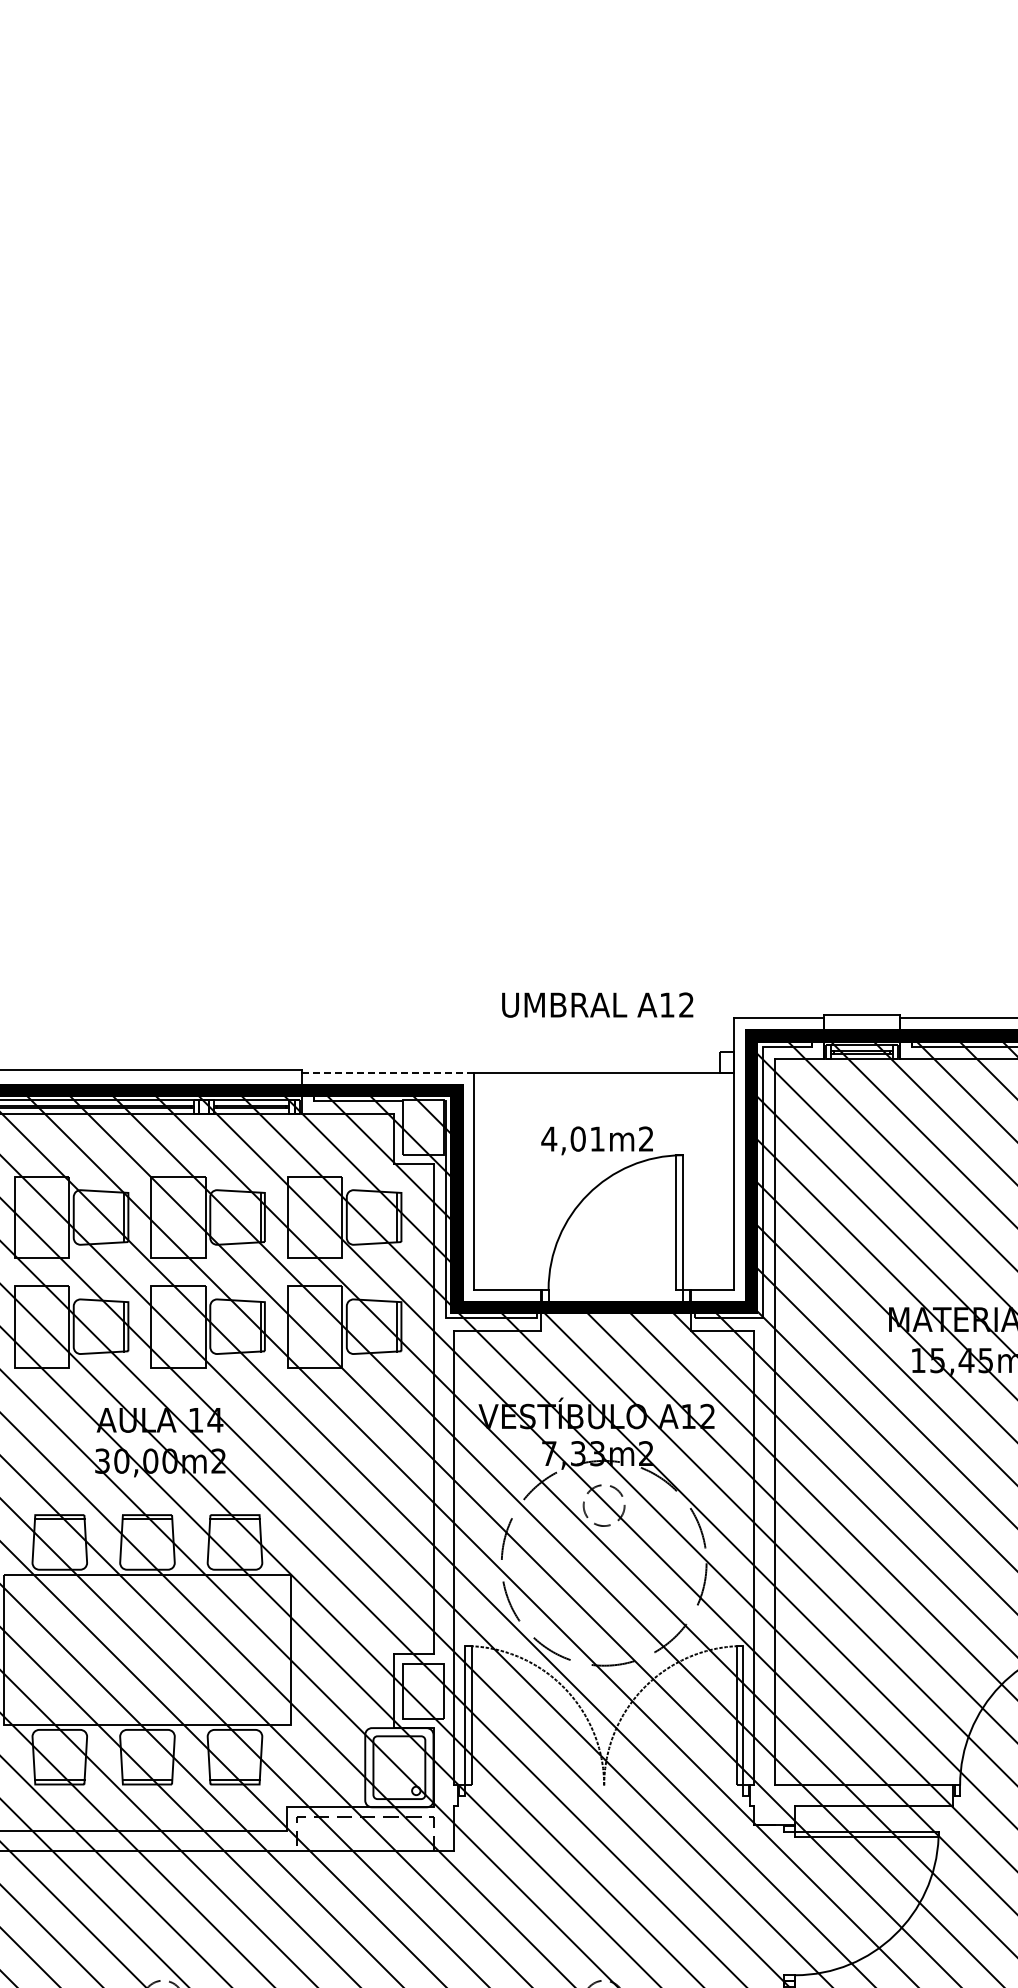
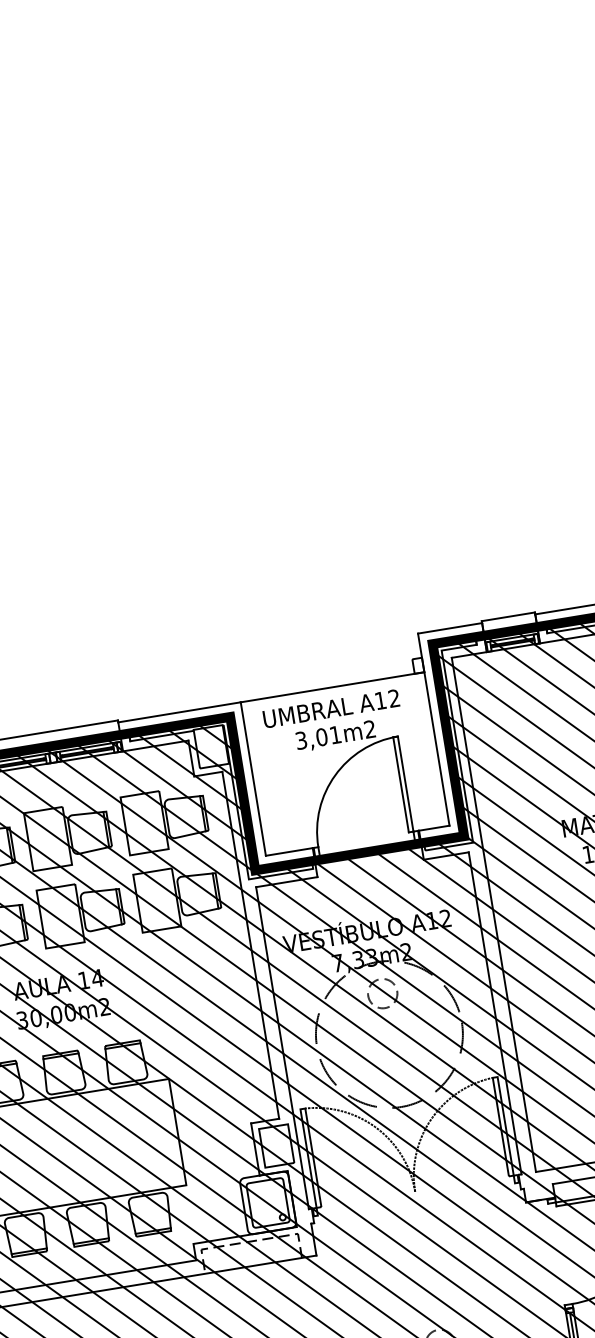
text: (597, 1004) -> (331, 708), moved
line: (388, 1072) -> (179, 712), dashed -> solid
text: (549, 1138) -> (301, 740), 4,01m2 -> 3,01m2

